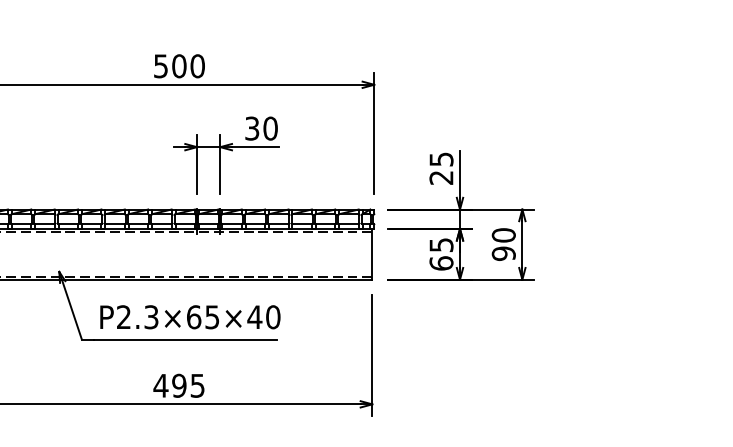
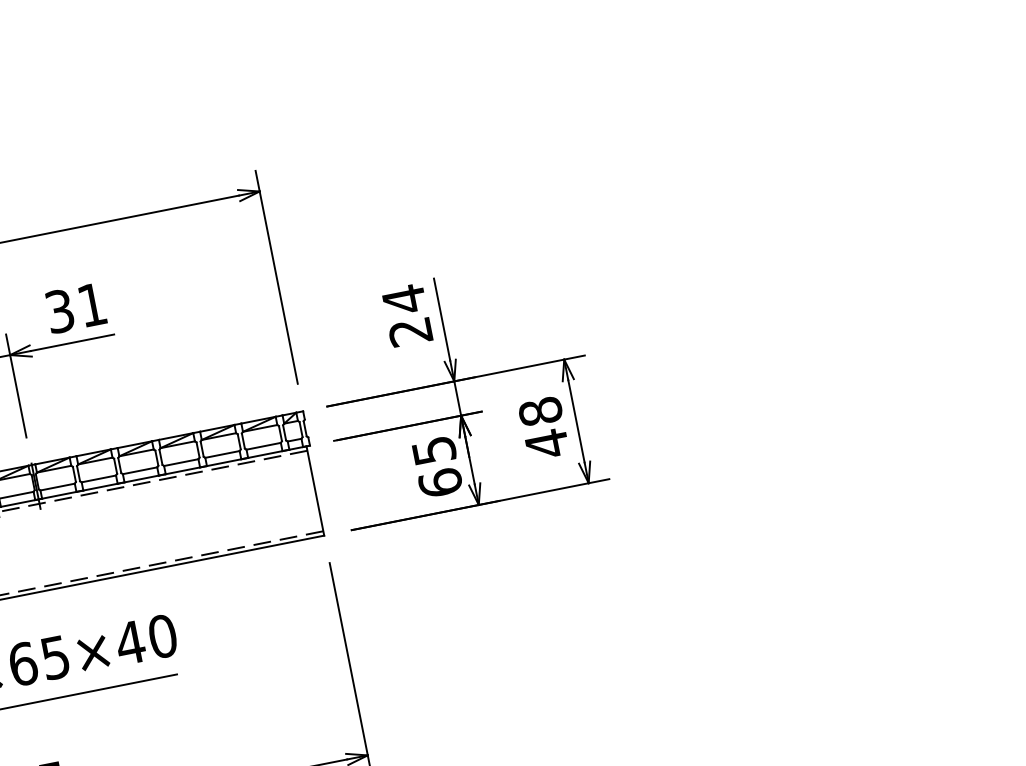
text: (270, 128) -> (92, 304), 30 -> 31
text: (441, 159) -> (404, 299), 25 -> 24
text: (503, 244) -> (543, 427), 90 -> 48

